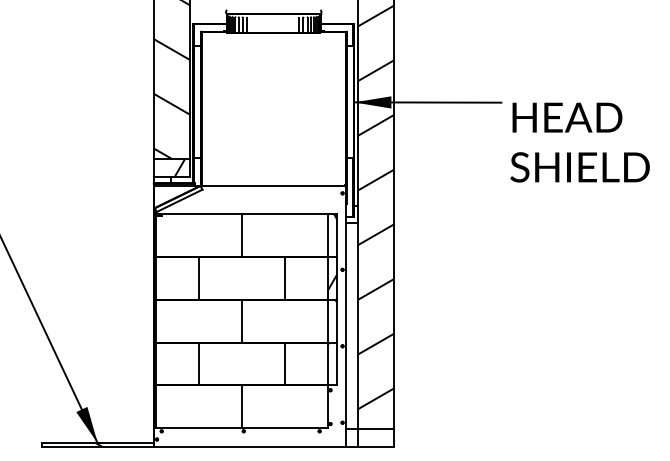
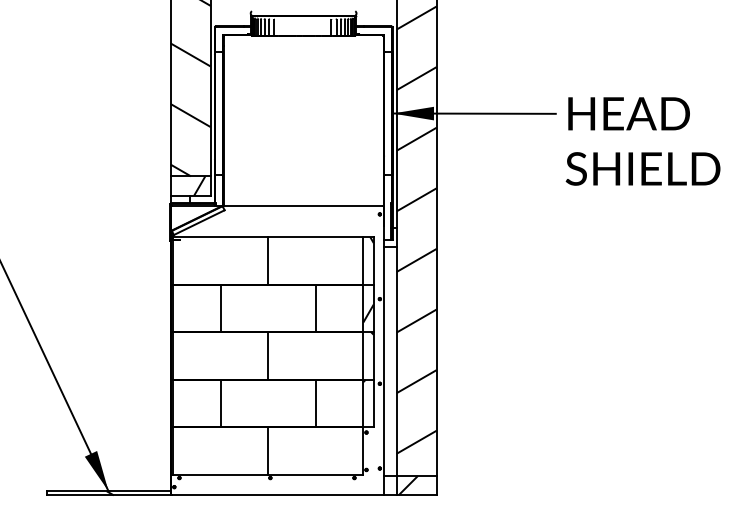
text: (579, 142) -> (642, 141), moved
hatch: (367, 437) -> (407, 484), added

